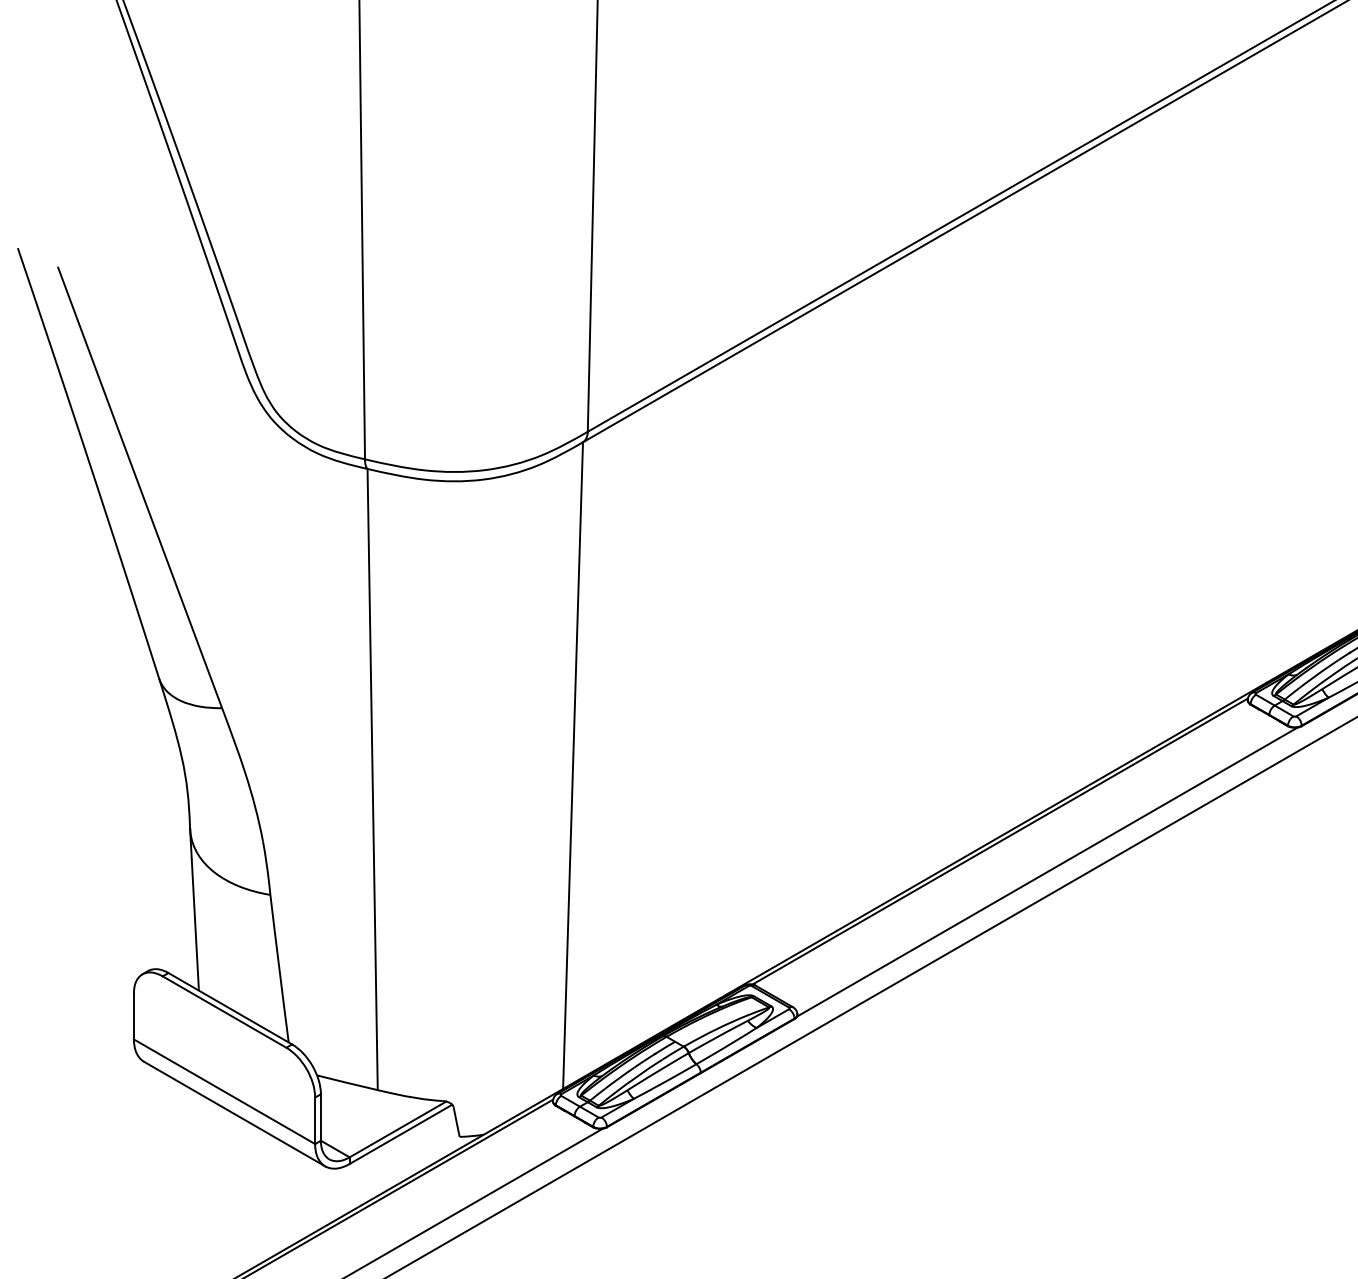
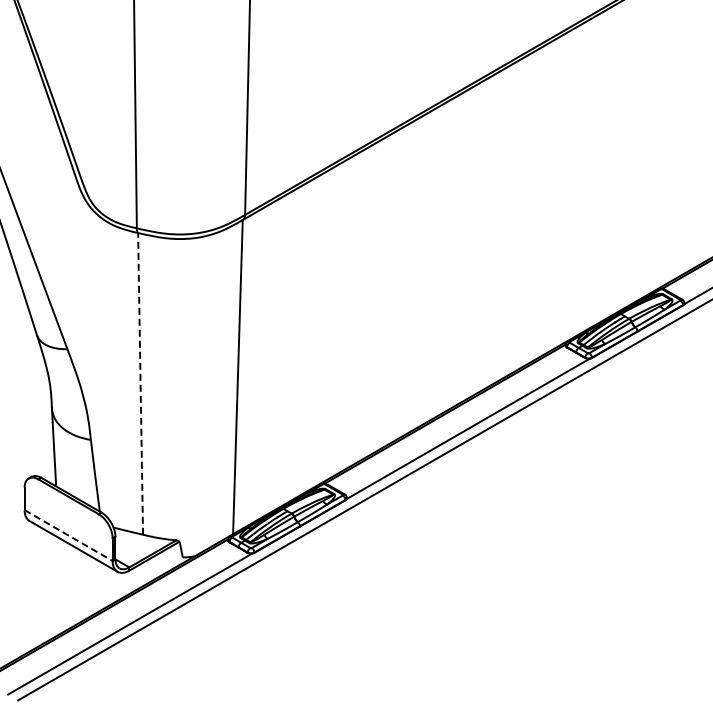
line: (372, 778) -> (140, 383), solid -> dashed
line: (224, 1091) -> (68, 535), solid -> dashed

